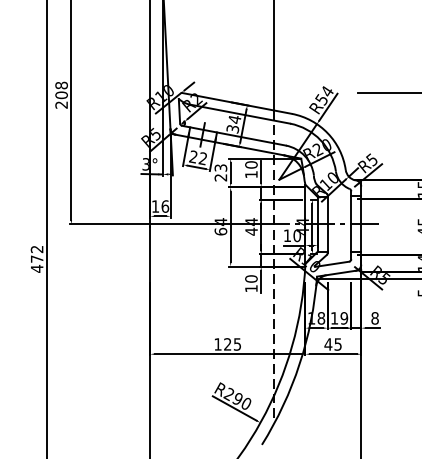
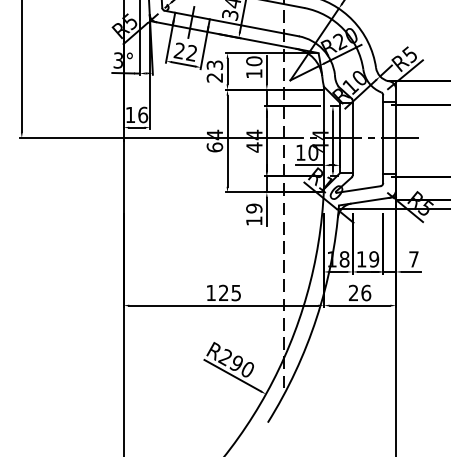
text: (251, 278) -> (254, 207), 10 -> 19
text: (374, 318) -> (413, 259), 8 -> 7
text: (332, 344) -> (358, 293), 45 -> 26

